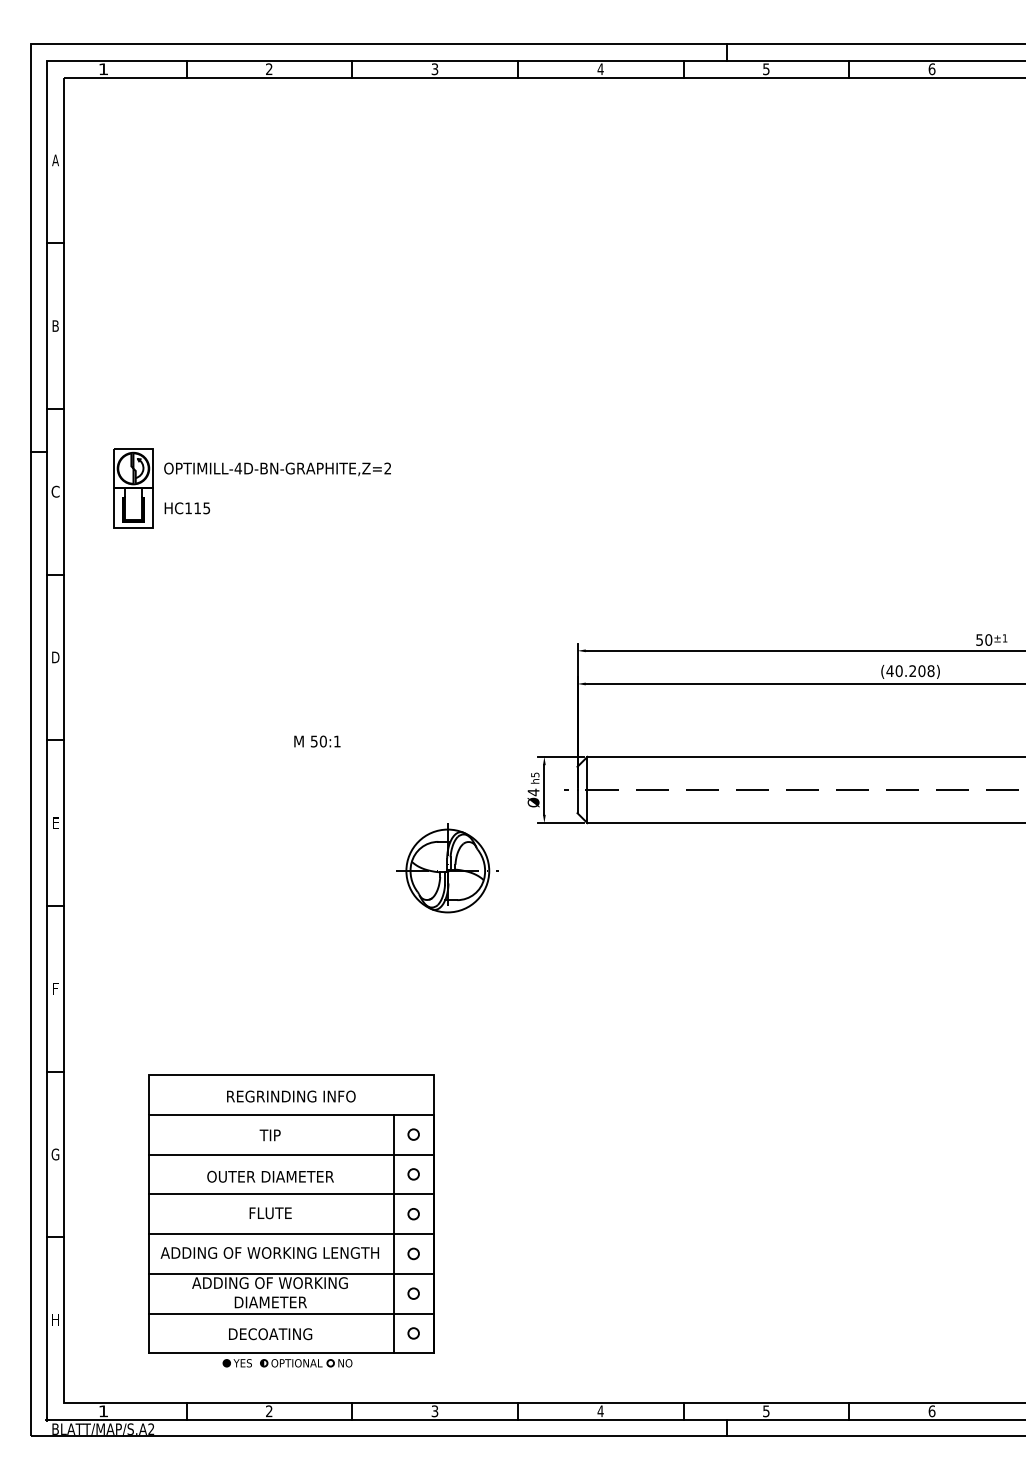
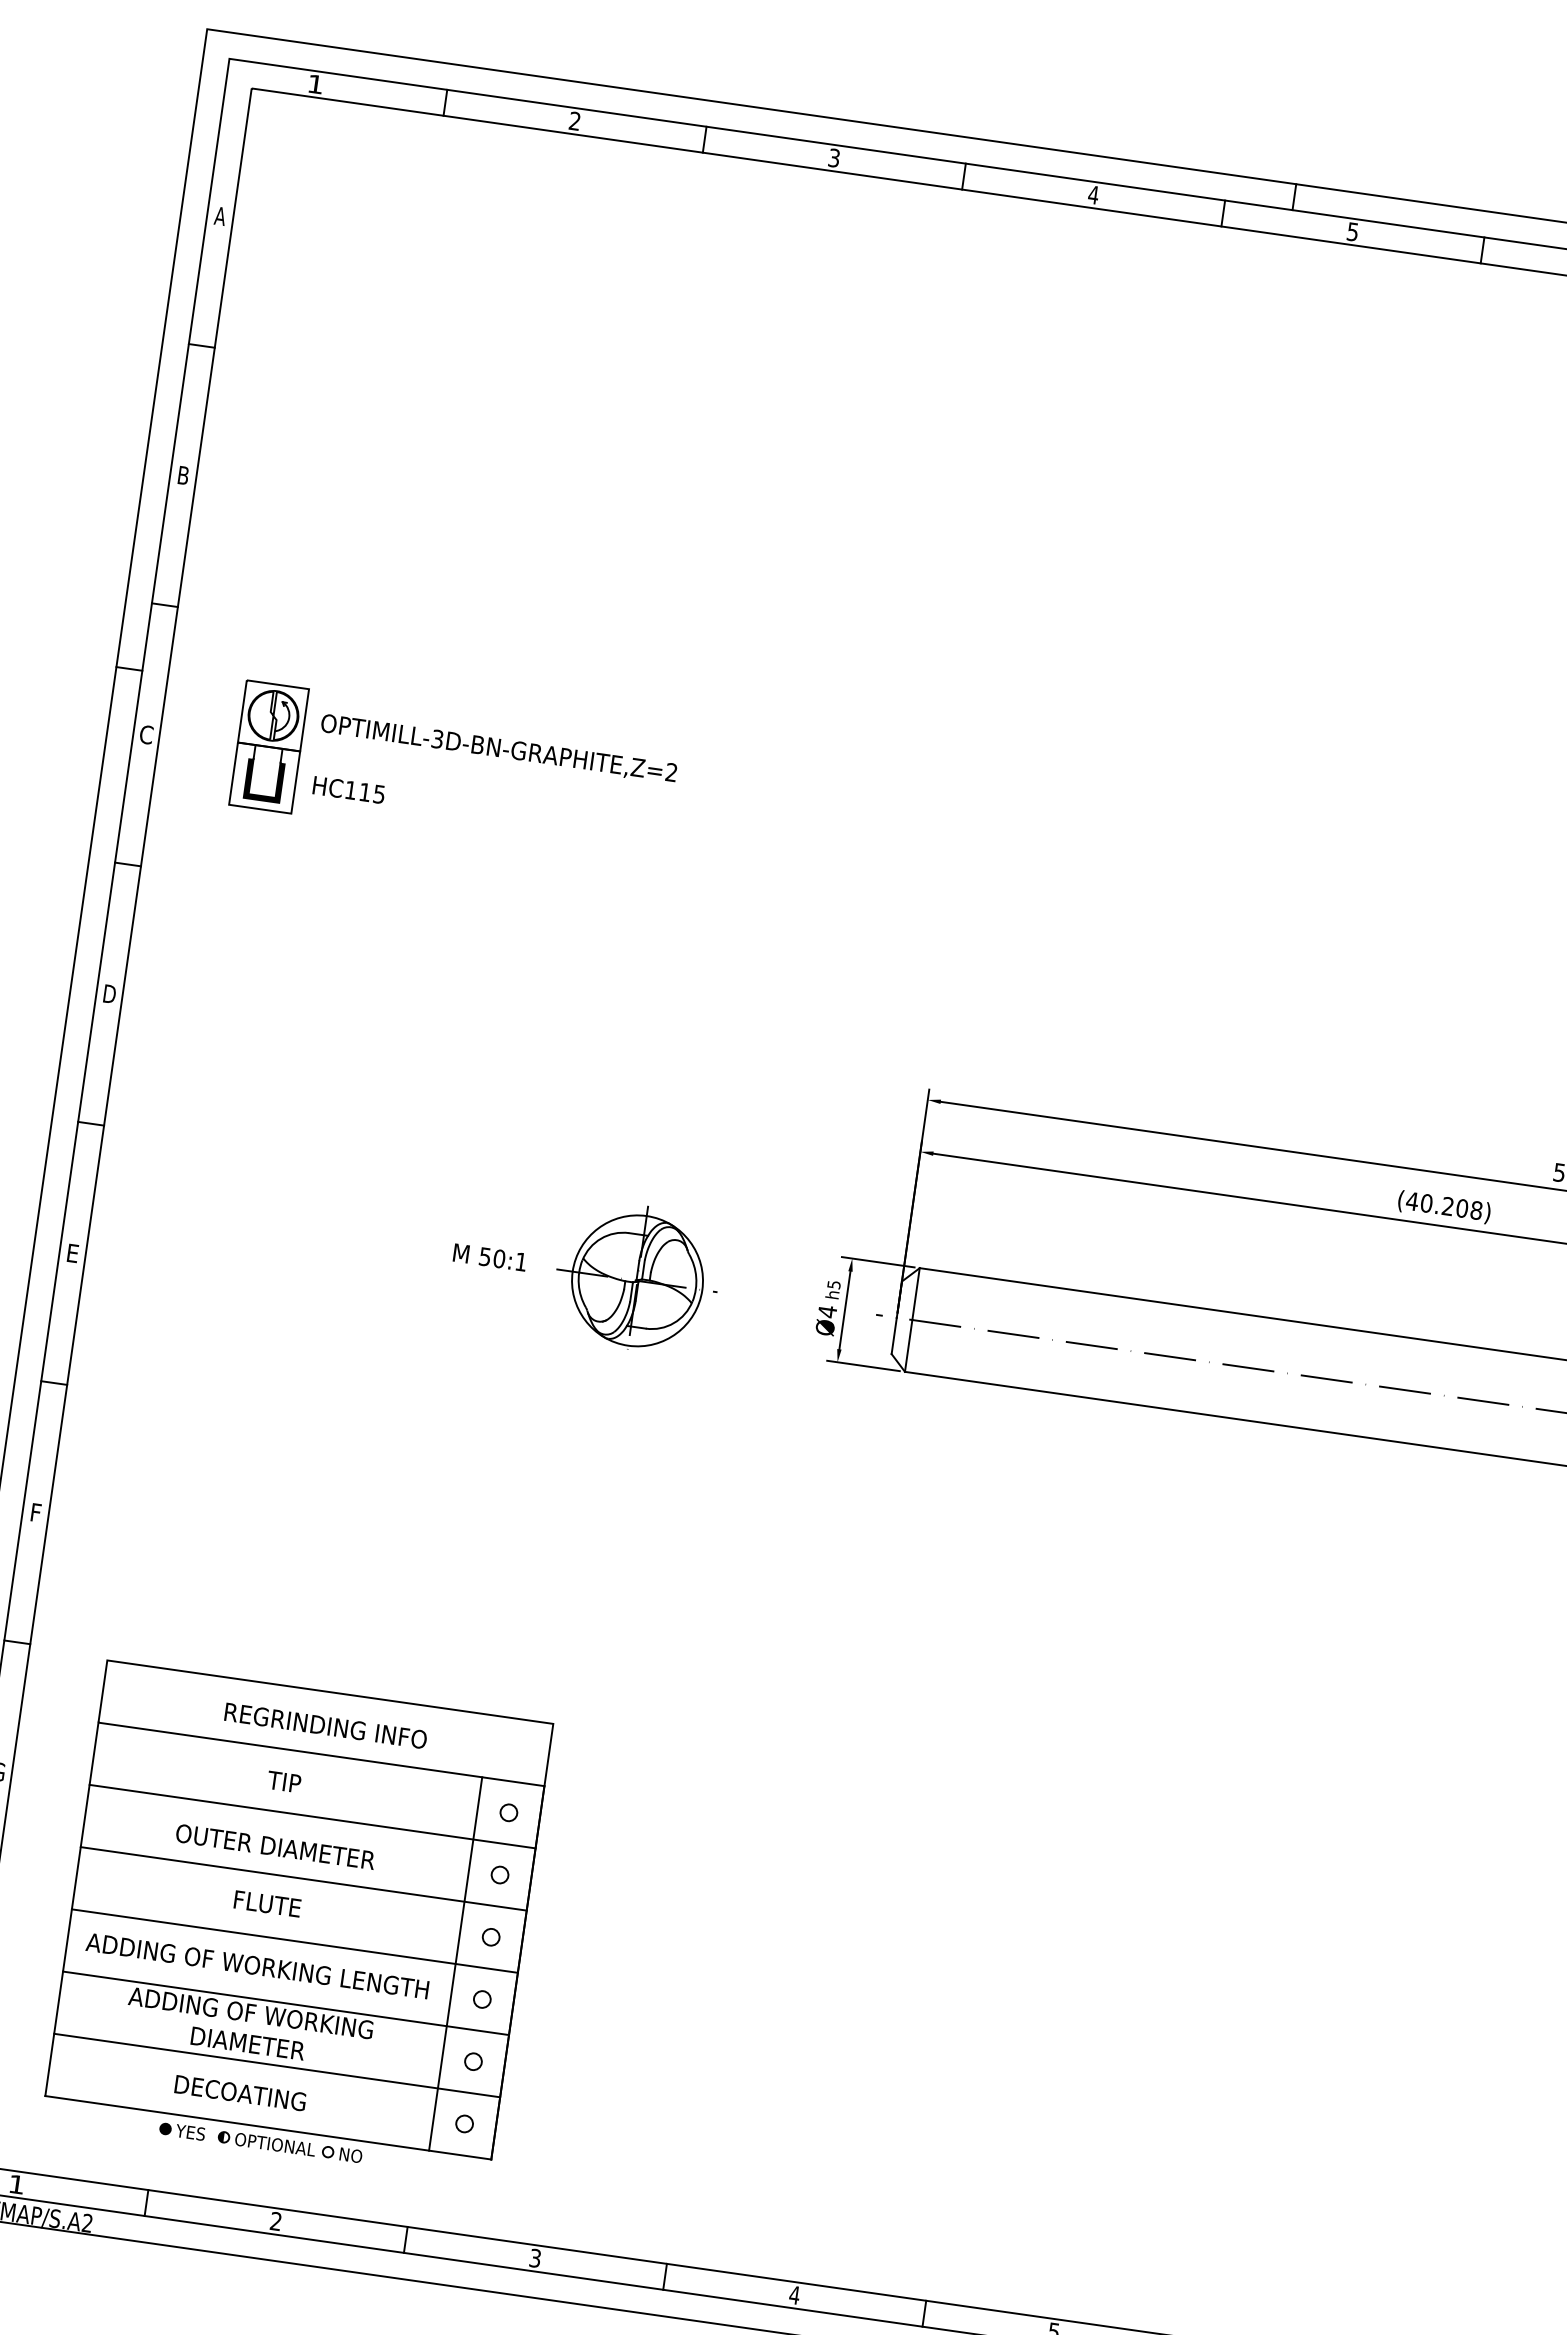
text: (237, 468) -> (436, 738), OPTIMILL-4D-BN-GRAPHITE,Z=2 -> OPTIMILL-3D-BN-GRAPHITE,Z=2
text: (317, 741) -> (490, 1257), moved
part: (447, 868) -> (637, 1276), moved
part: (291, 1220) -> (298, 1919), moved

